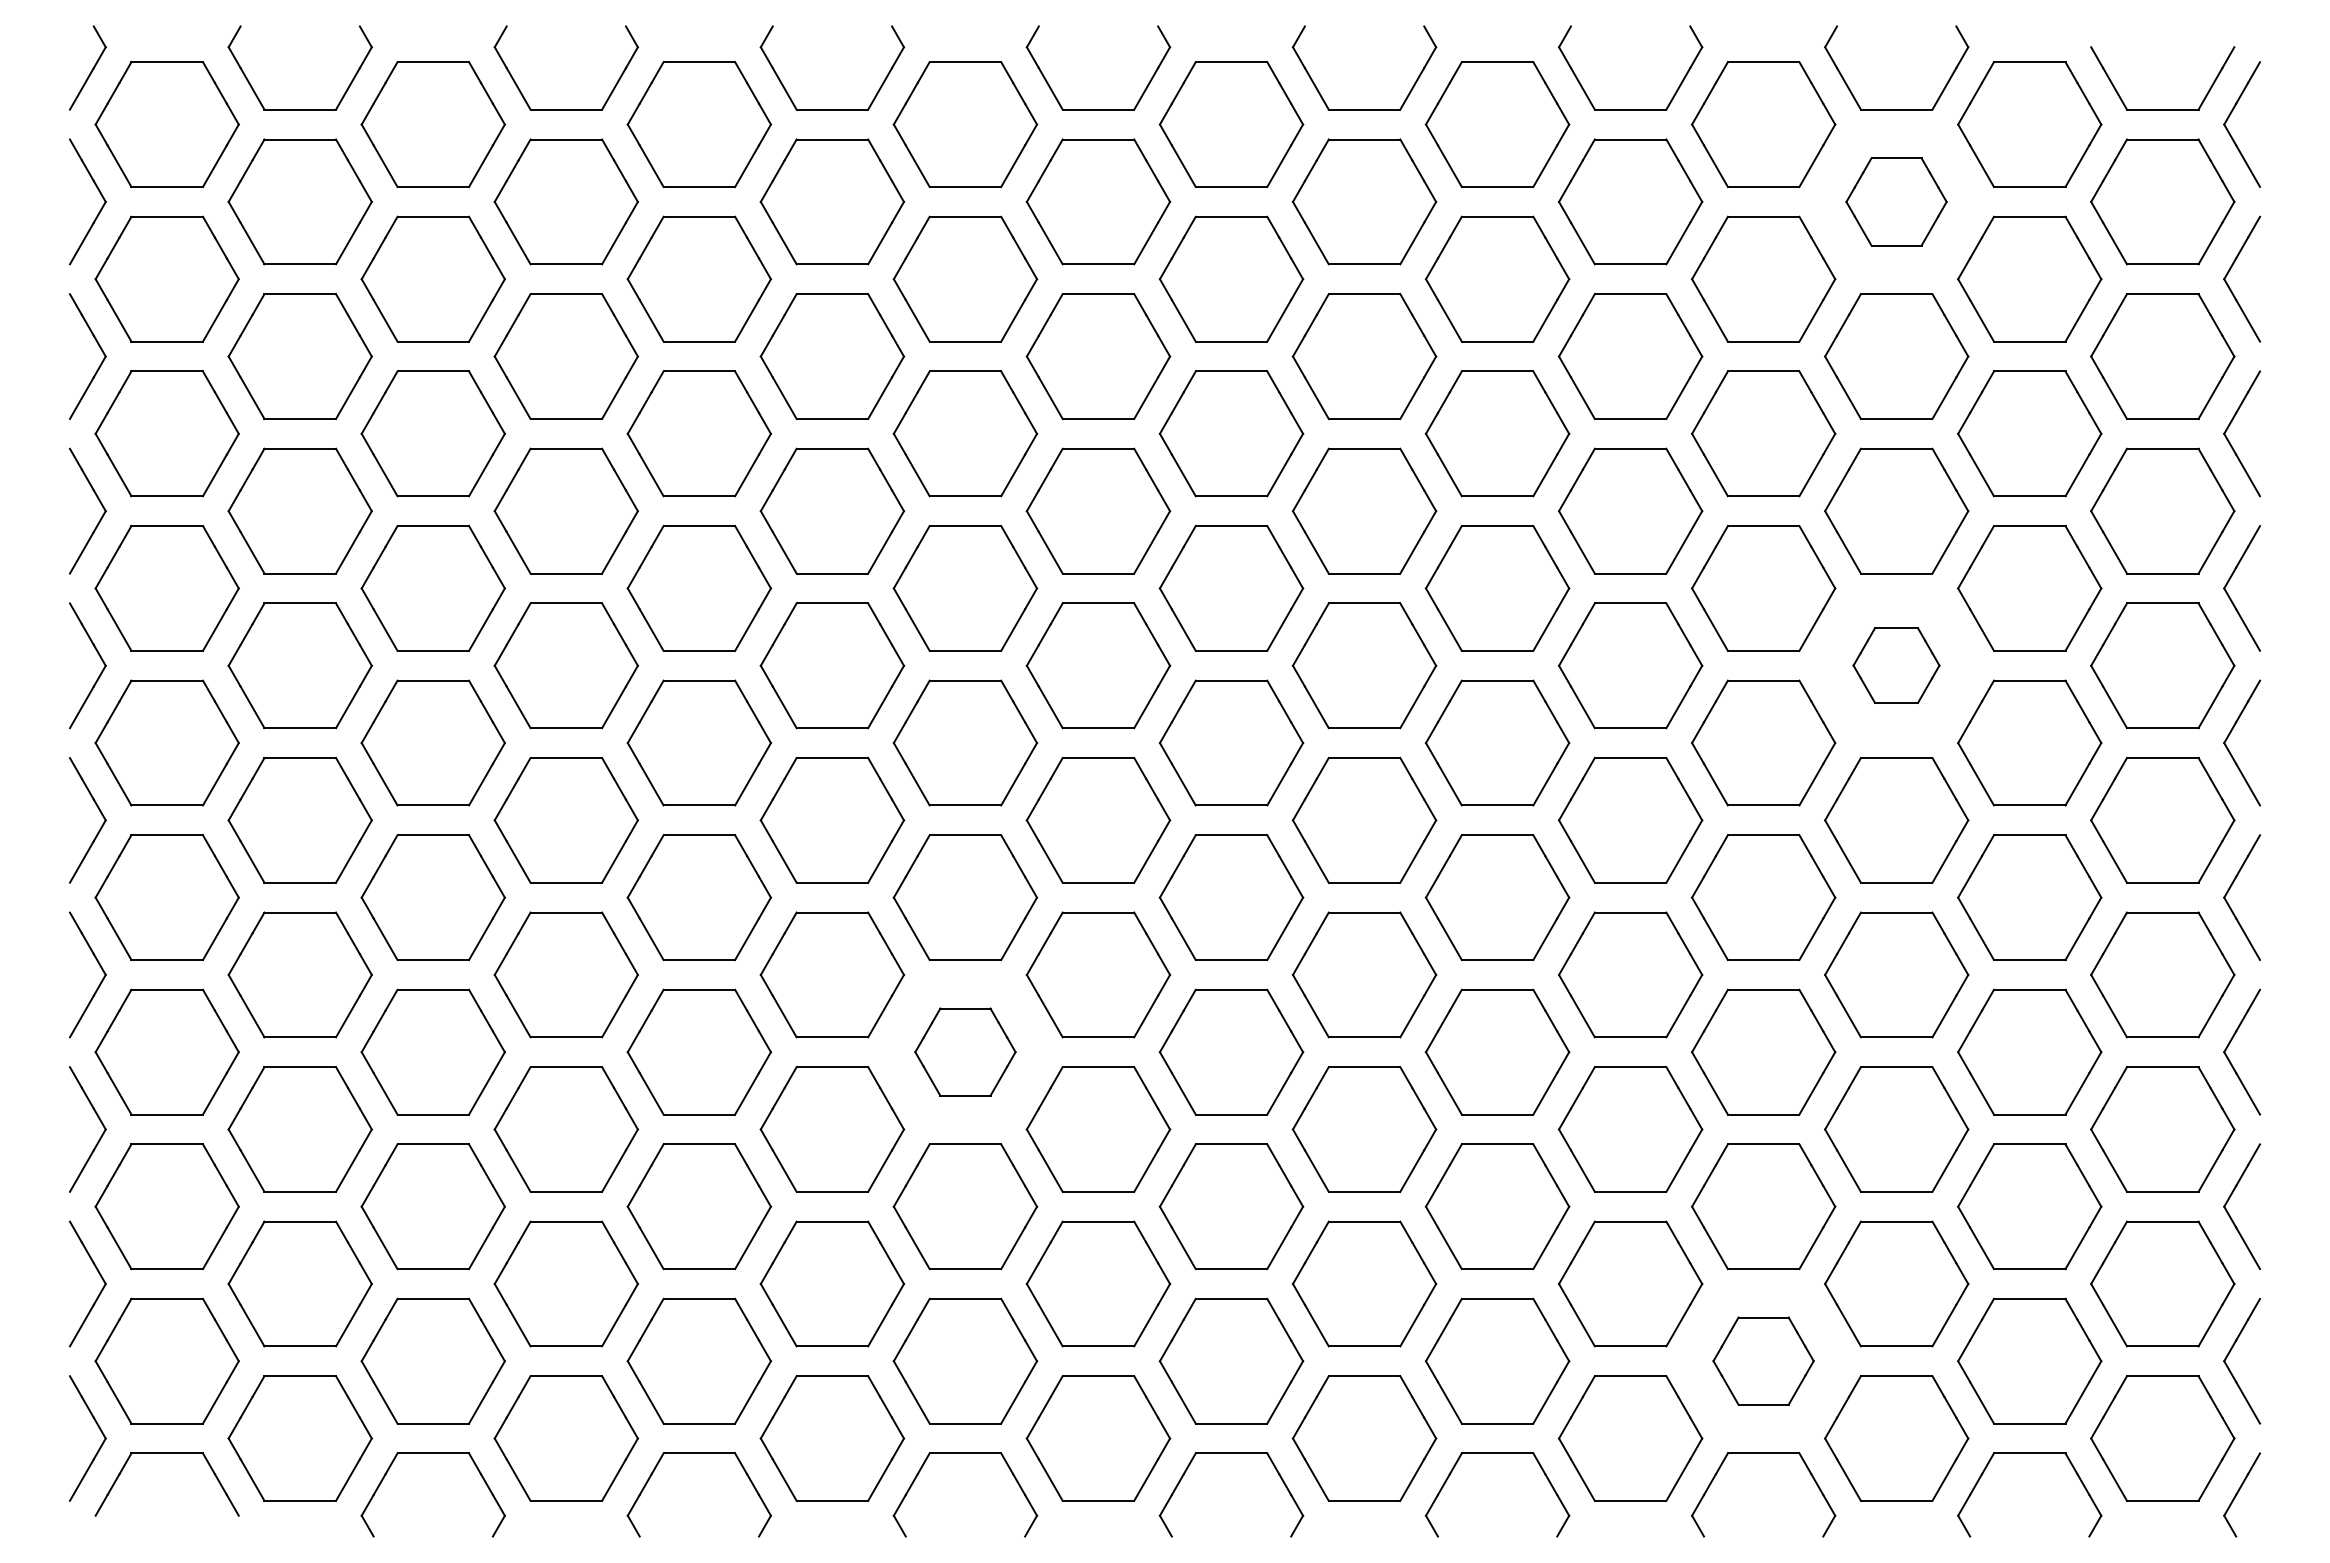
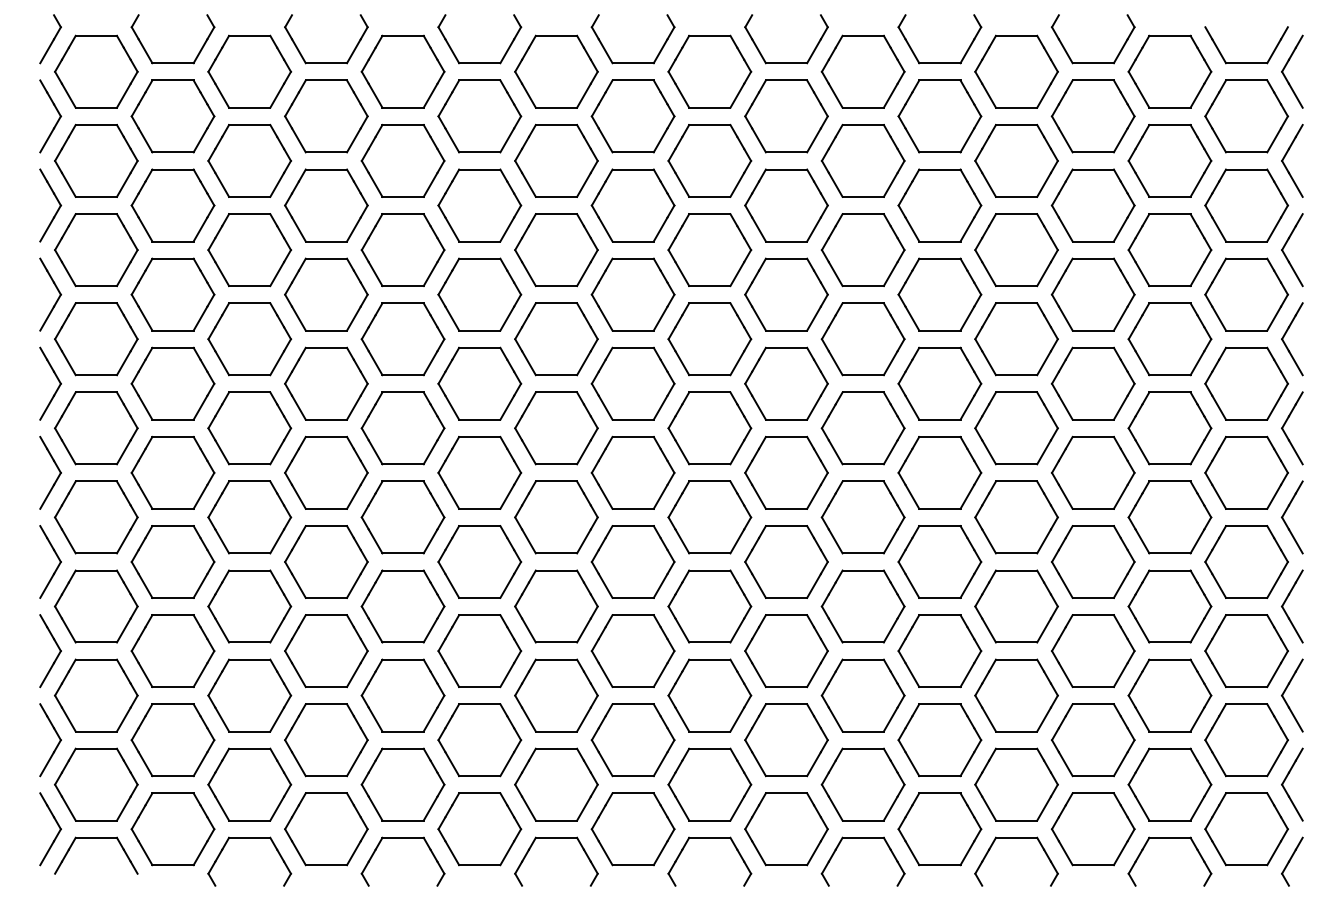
part: (1895, 202) -> (1092, 116), size x1.43
part: (1895, 665) -> (1092, 383), size x1.67
part: (965, 1052) -> (556, 606), size x1.43
part: (1763, 1360) -> (1016, 784), size x1.43

